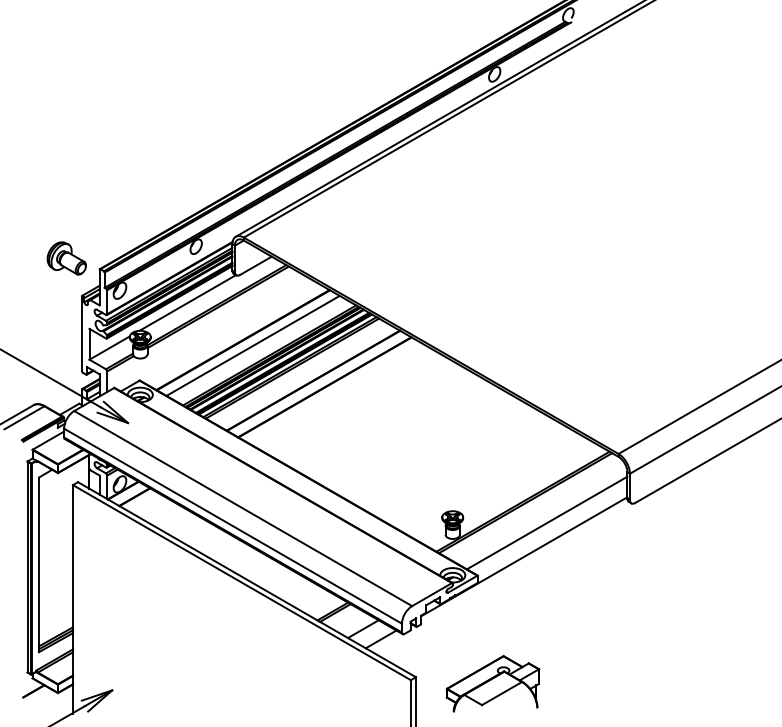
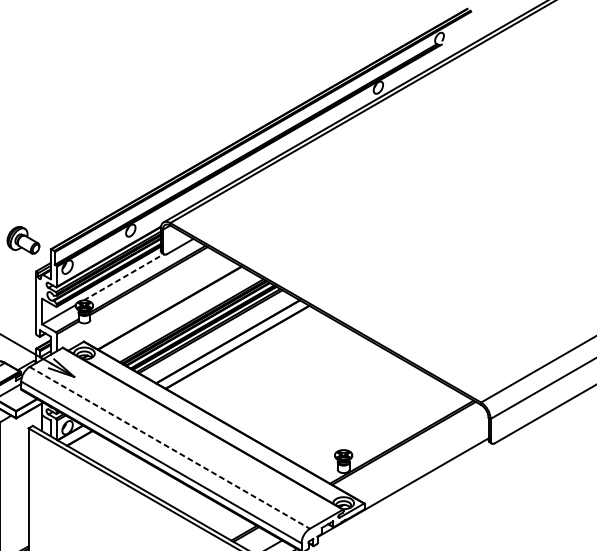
line: (187, 302) -> (123, 276), solid -> dashed
line: (252, 345) -> (177, 312), removed
line: (243, 508) -> (170, 447), solid -> dashed
line: (546, 522) -> (421, 459), removed

